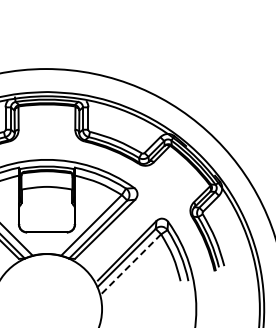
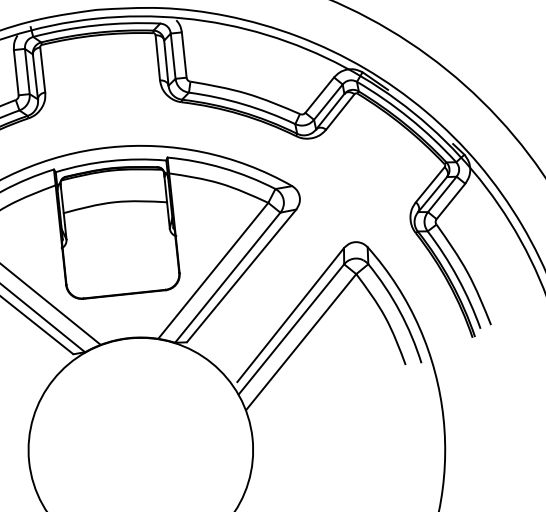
line: (130, 264) -> (300, 341), dashed -> solid

